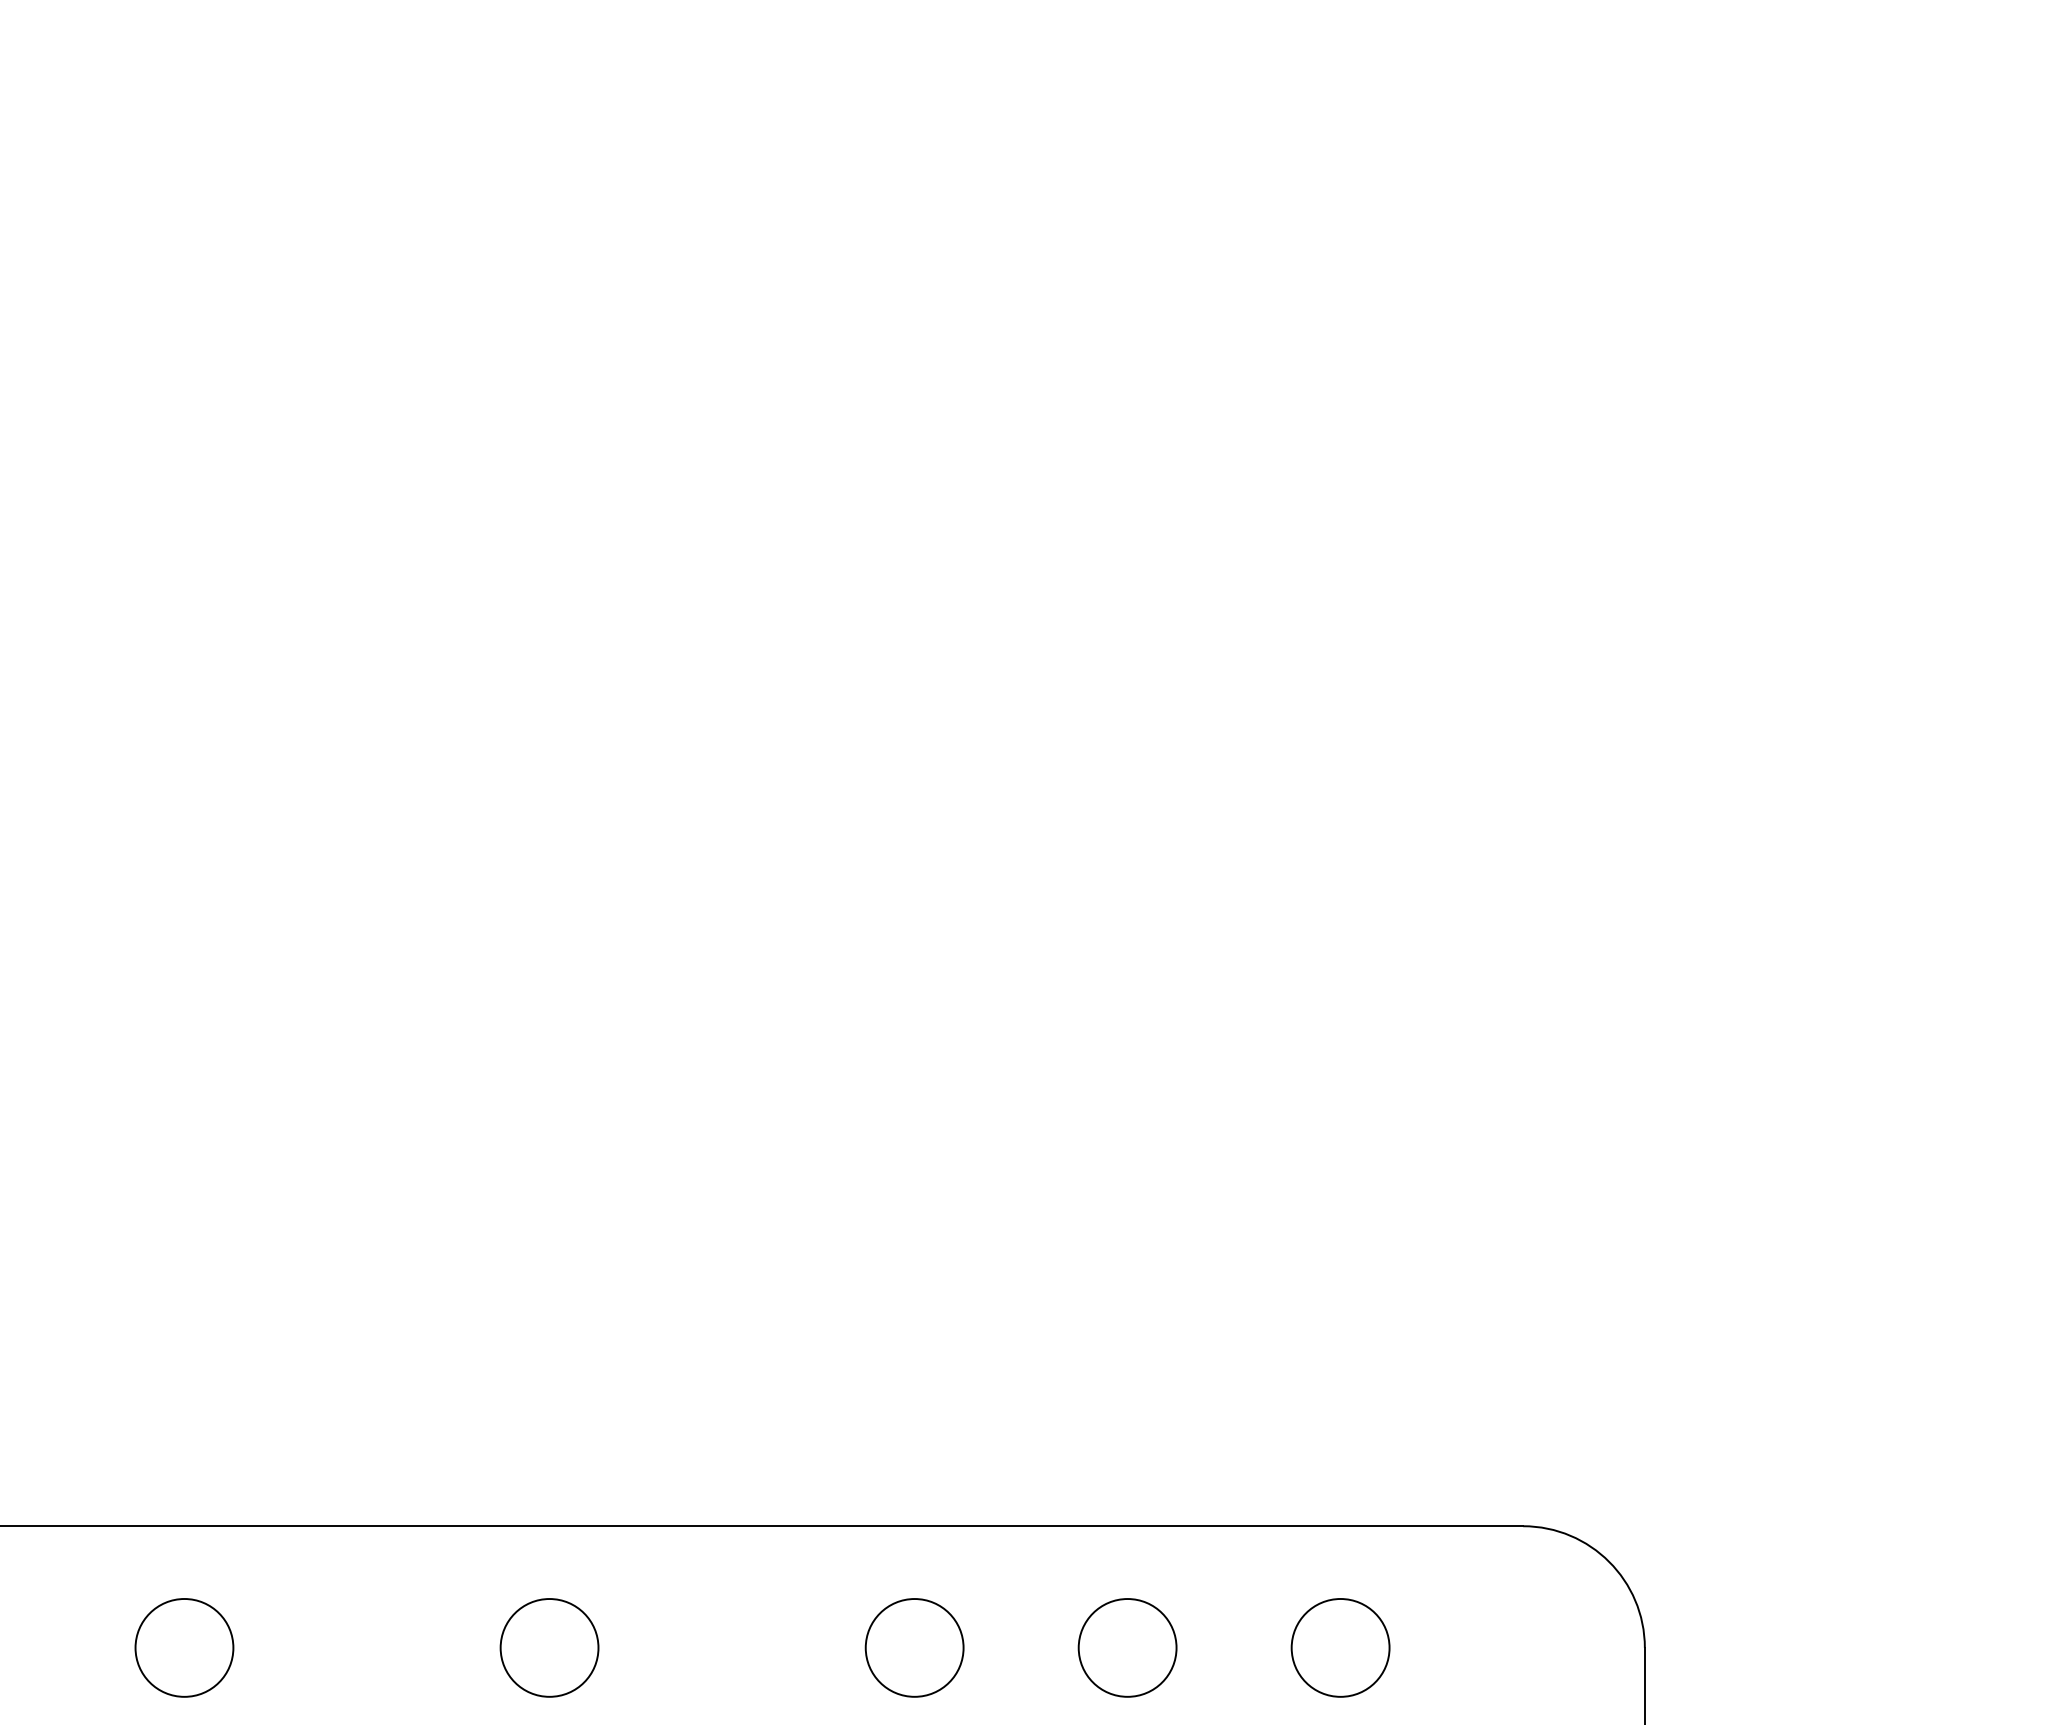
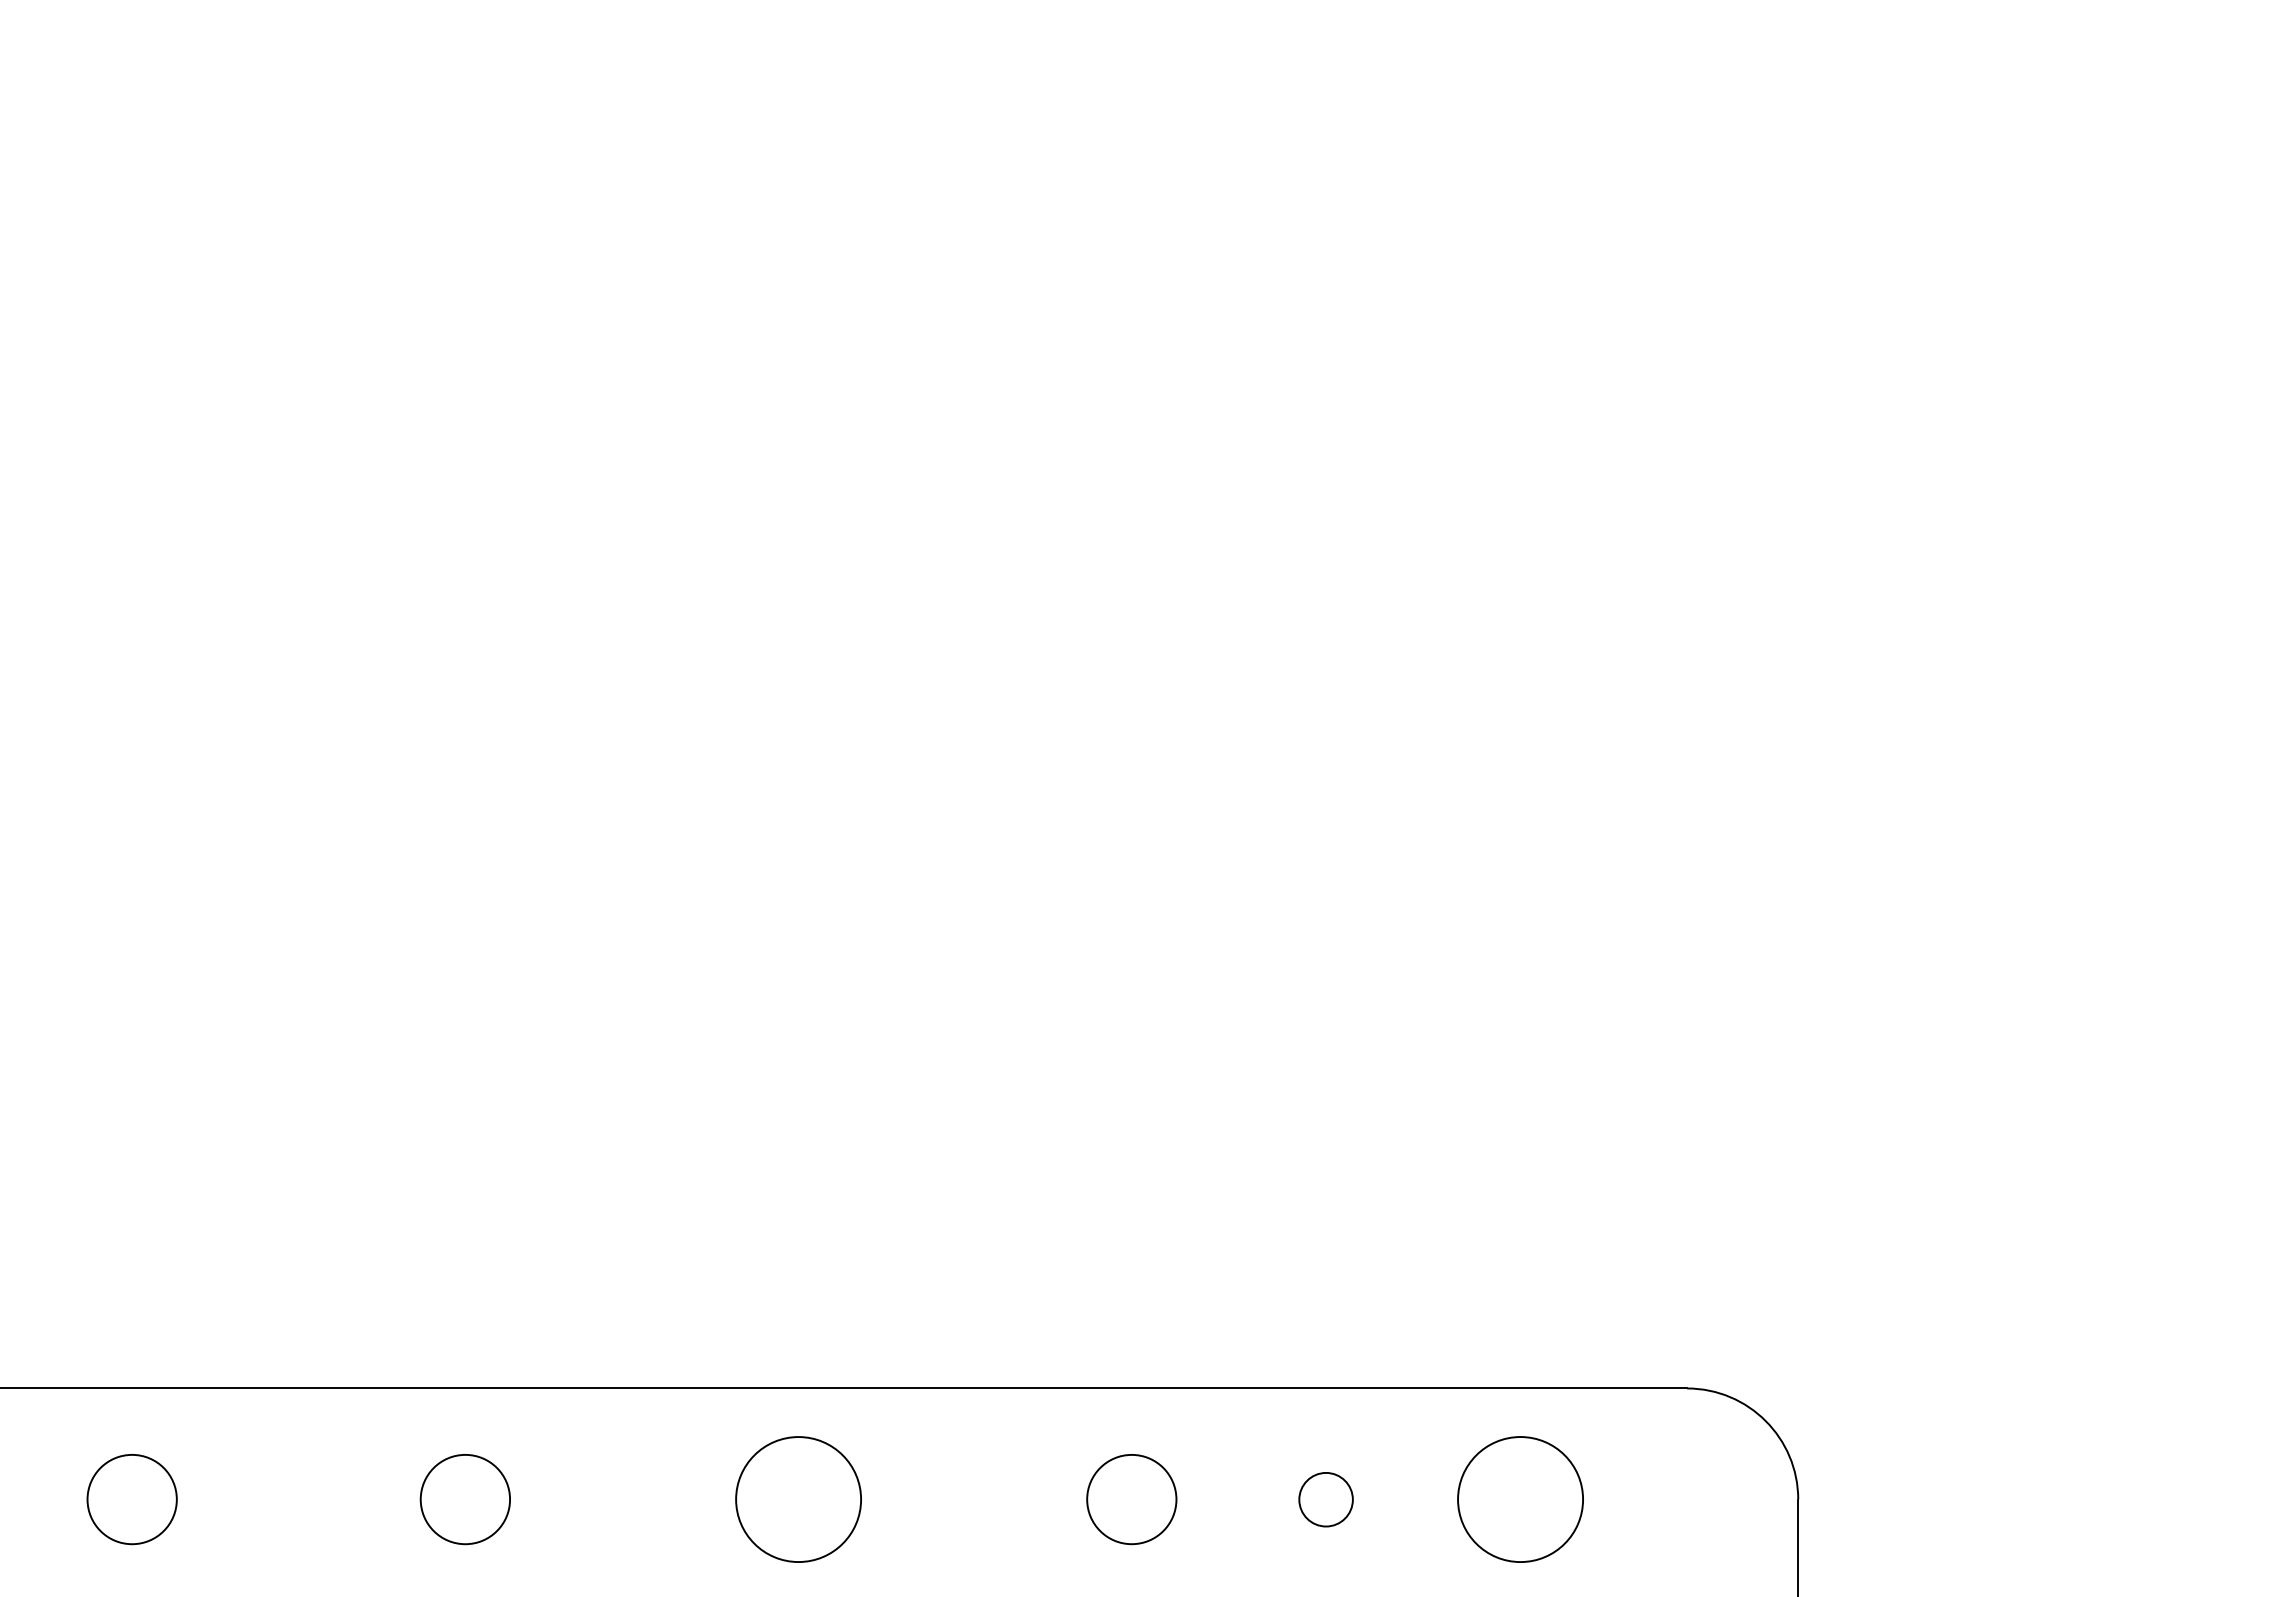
circle: (549, 1647) -> (798, 1499), size x1.4
circle: (1126, 1647) -> (1325, 1499), size x0.6
circle: (1340, 1647) -> (1520, 1499), size x1.4

